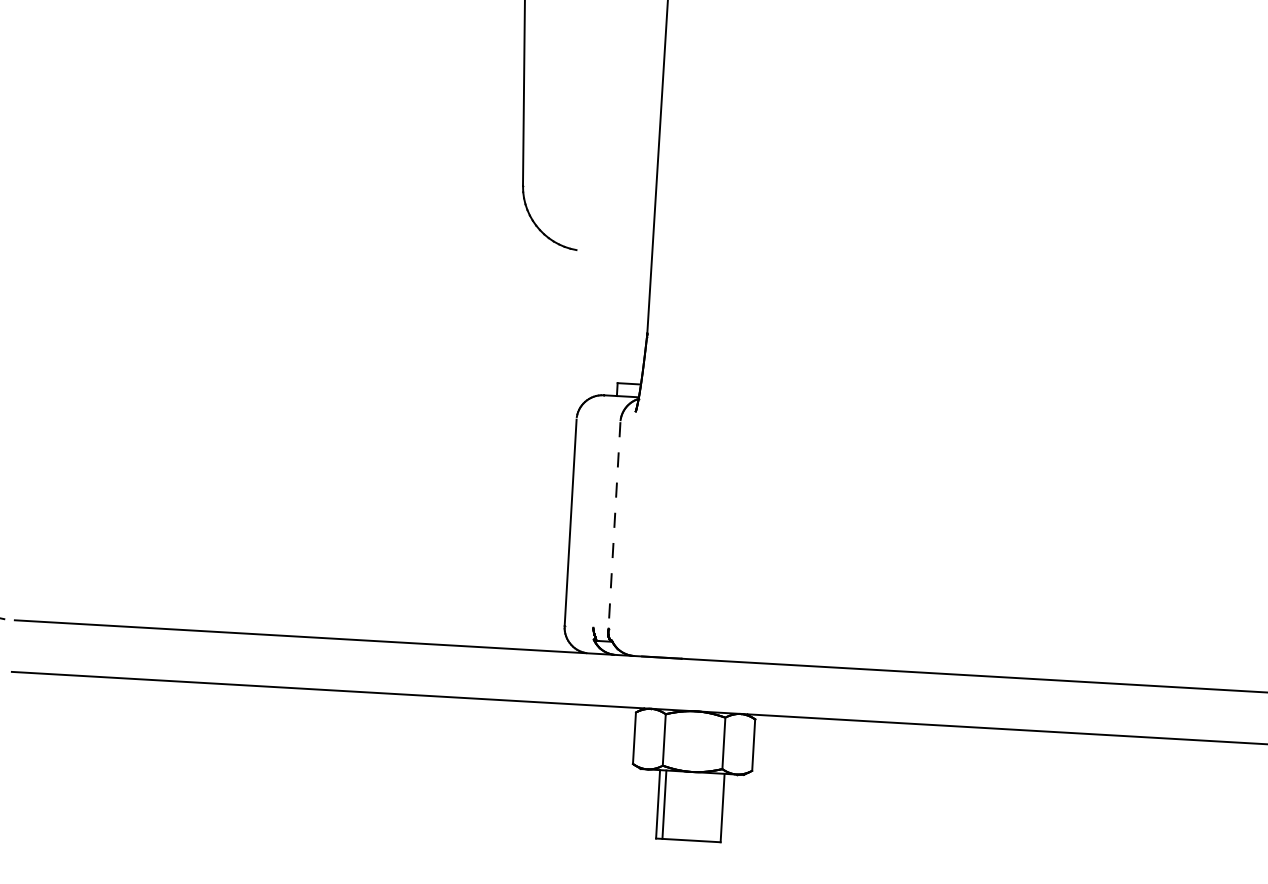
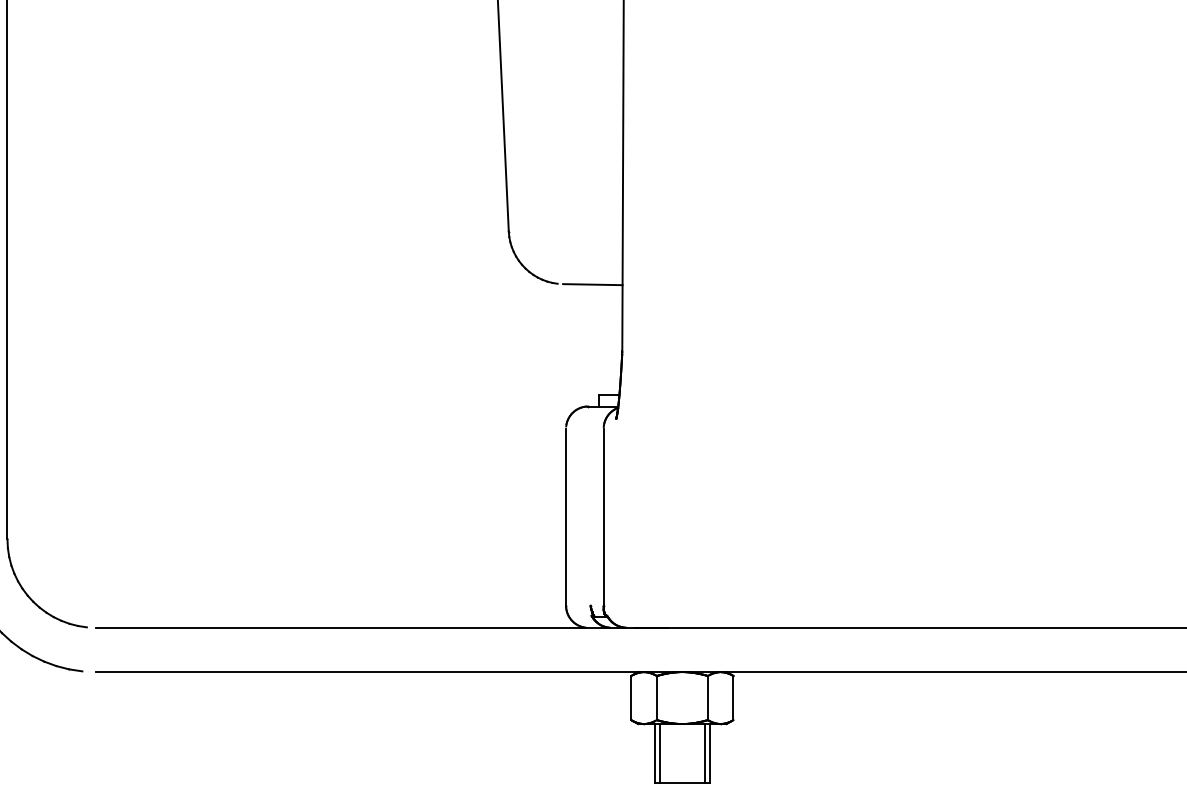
line: (617, 253) -> (592, 284), added
line: (614, 526) -> (603, 518), dashed -> solid
line: (716, 807) -> (704, 753), added

